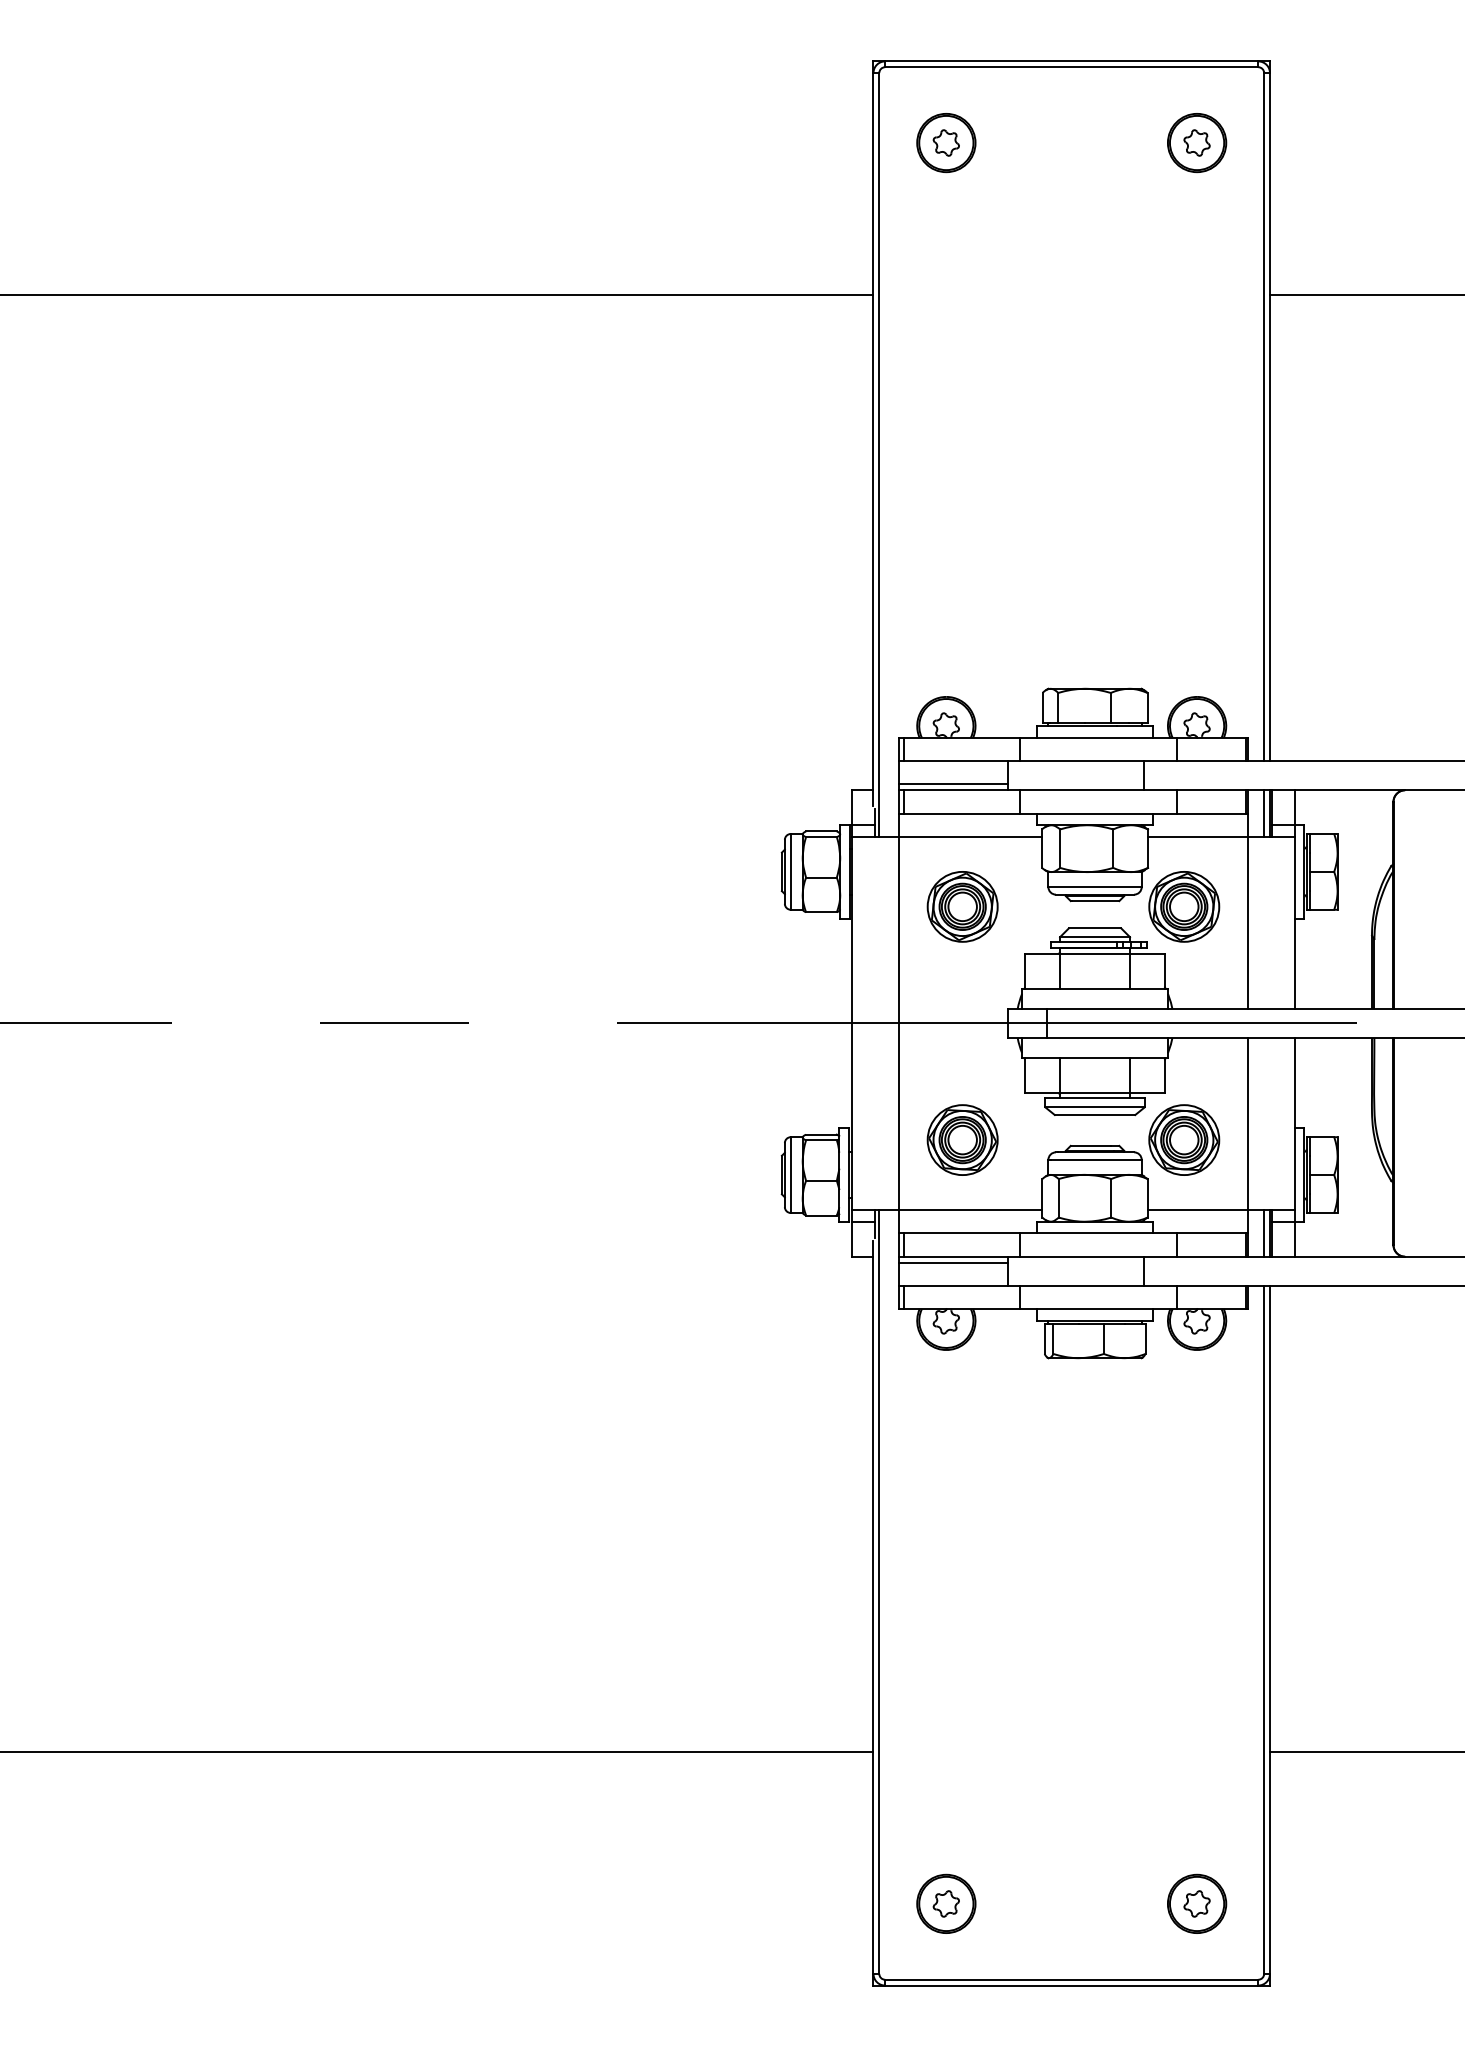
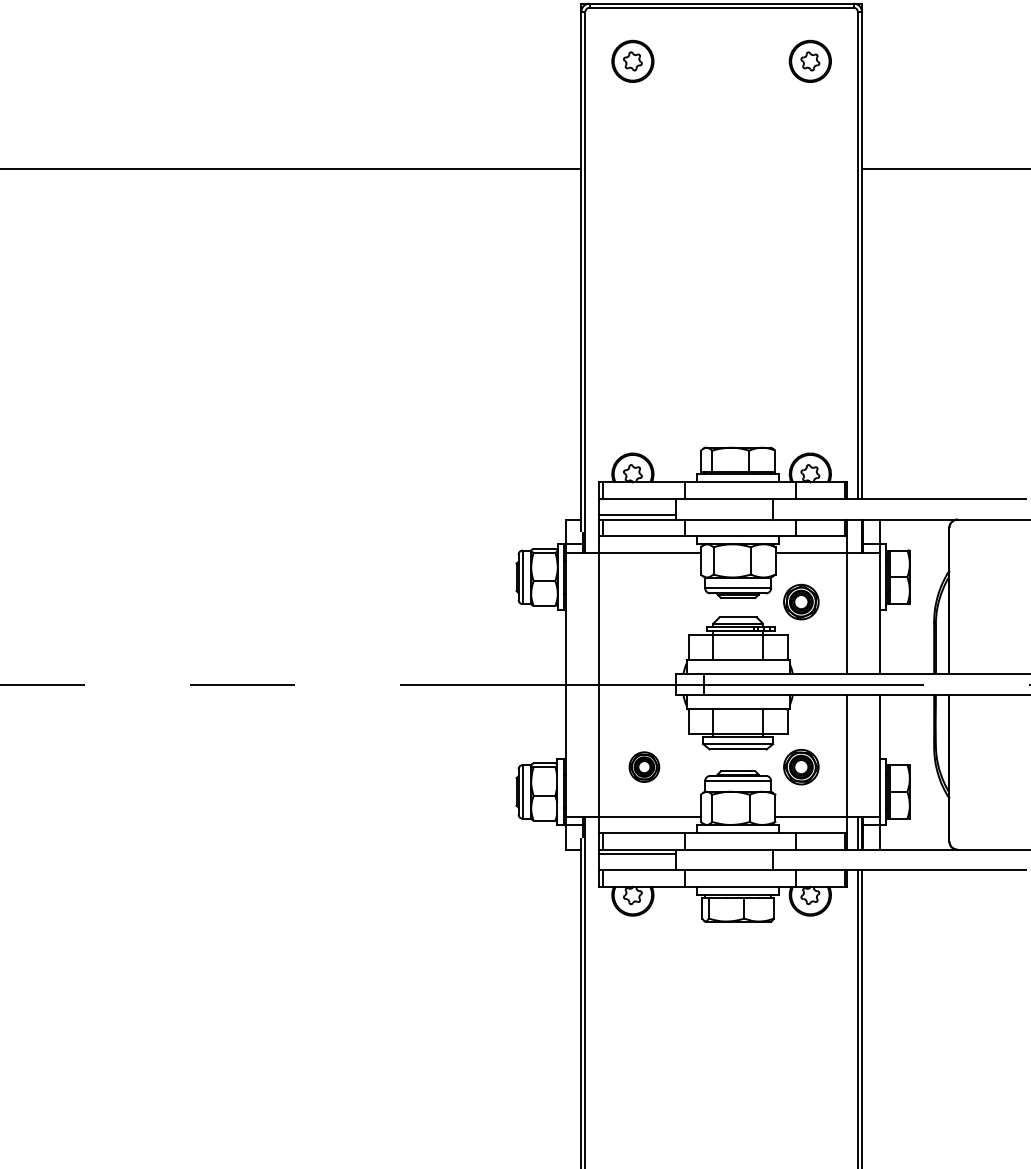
line: (1264, 813) -> (858, 536), removed
part: (962, 906) -> (644, 601), removed
part: (1184, 906) -> (801, 601), size x0.7
part: (962, 1139) -> (644, 766), size x0.6
part: (1184, 1139) -> (801, 766), size x0.7

